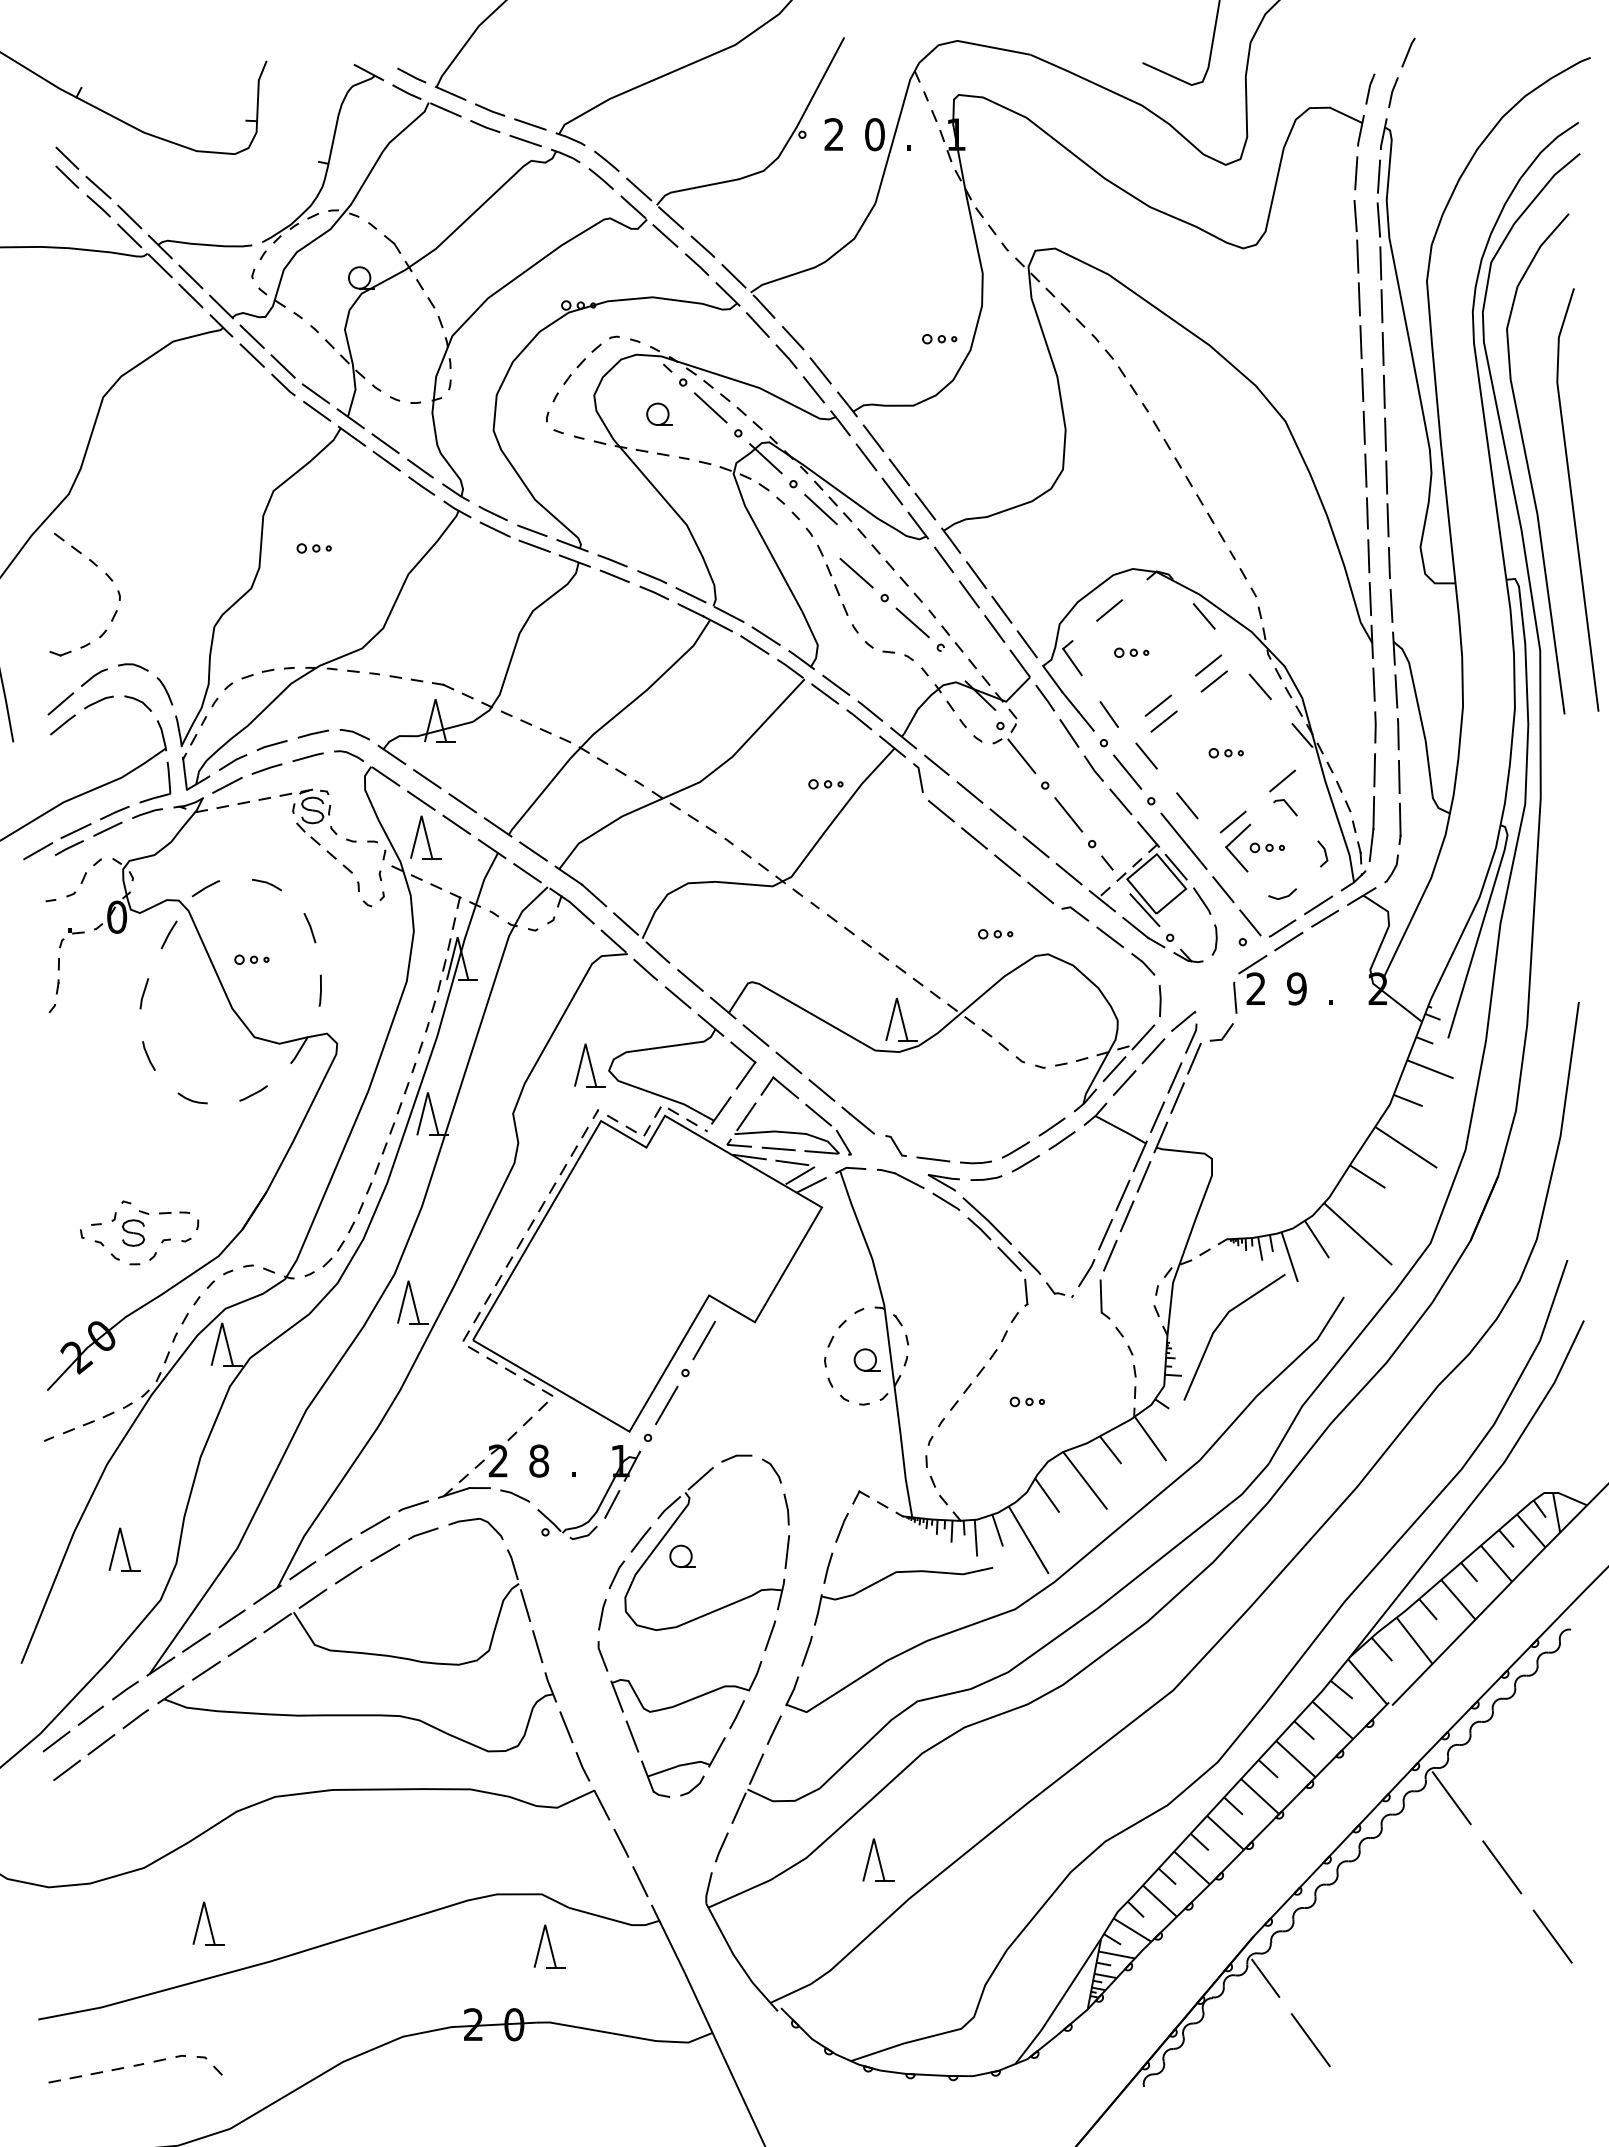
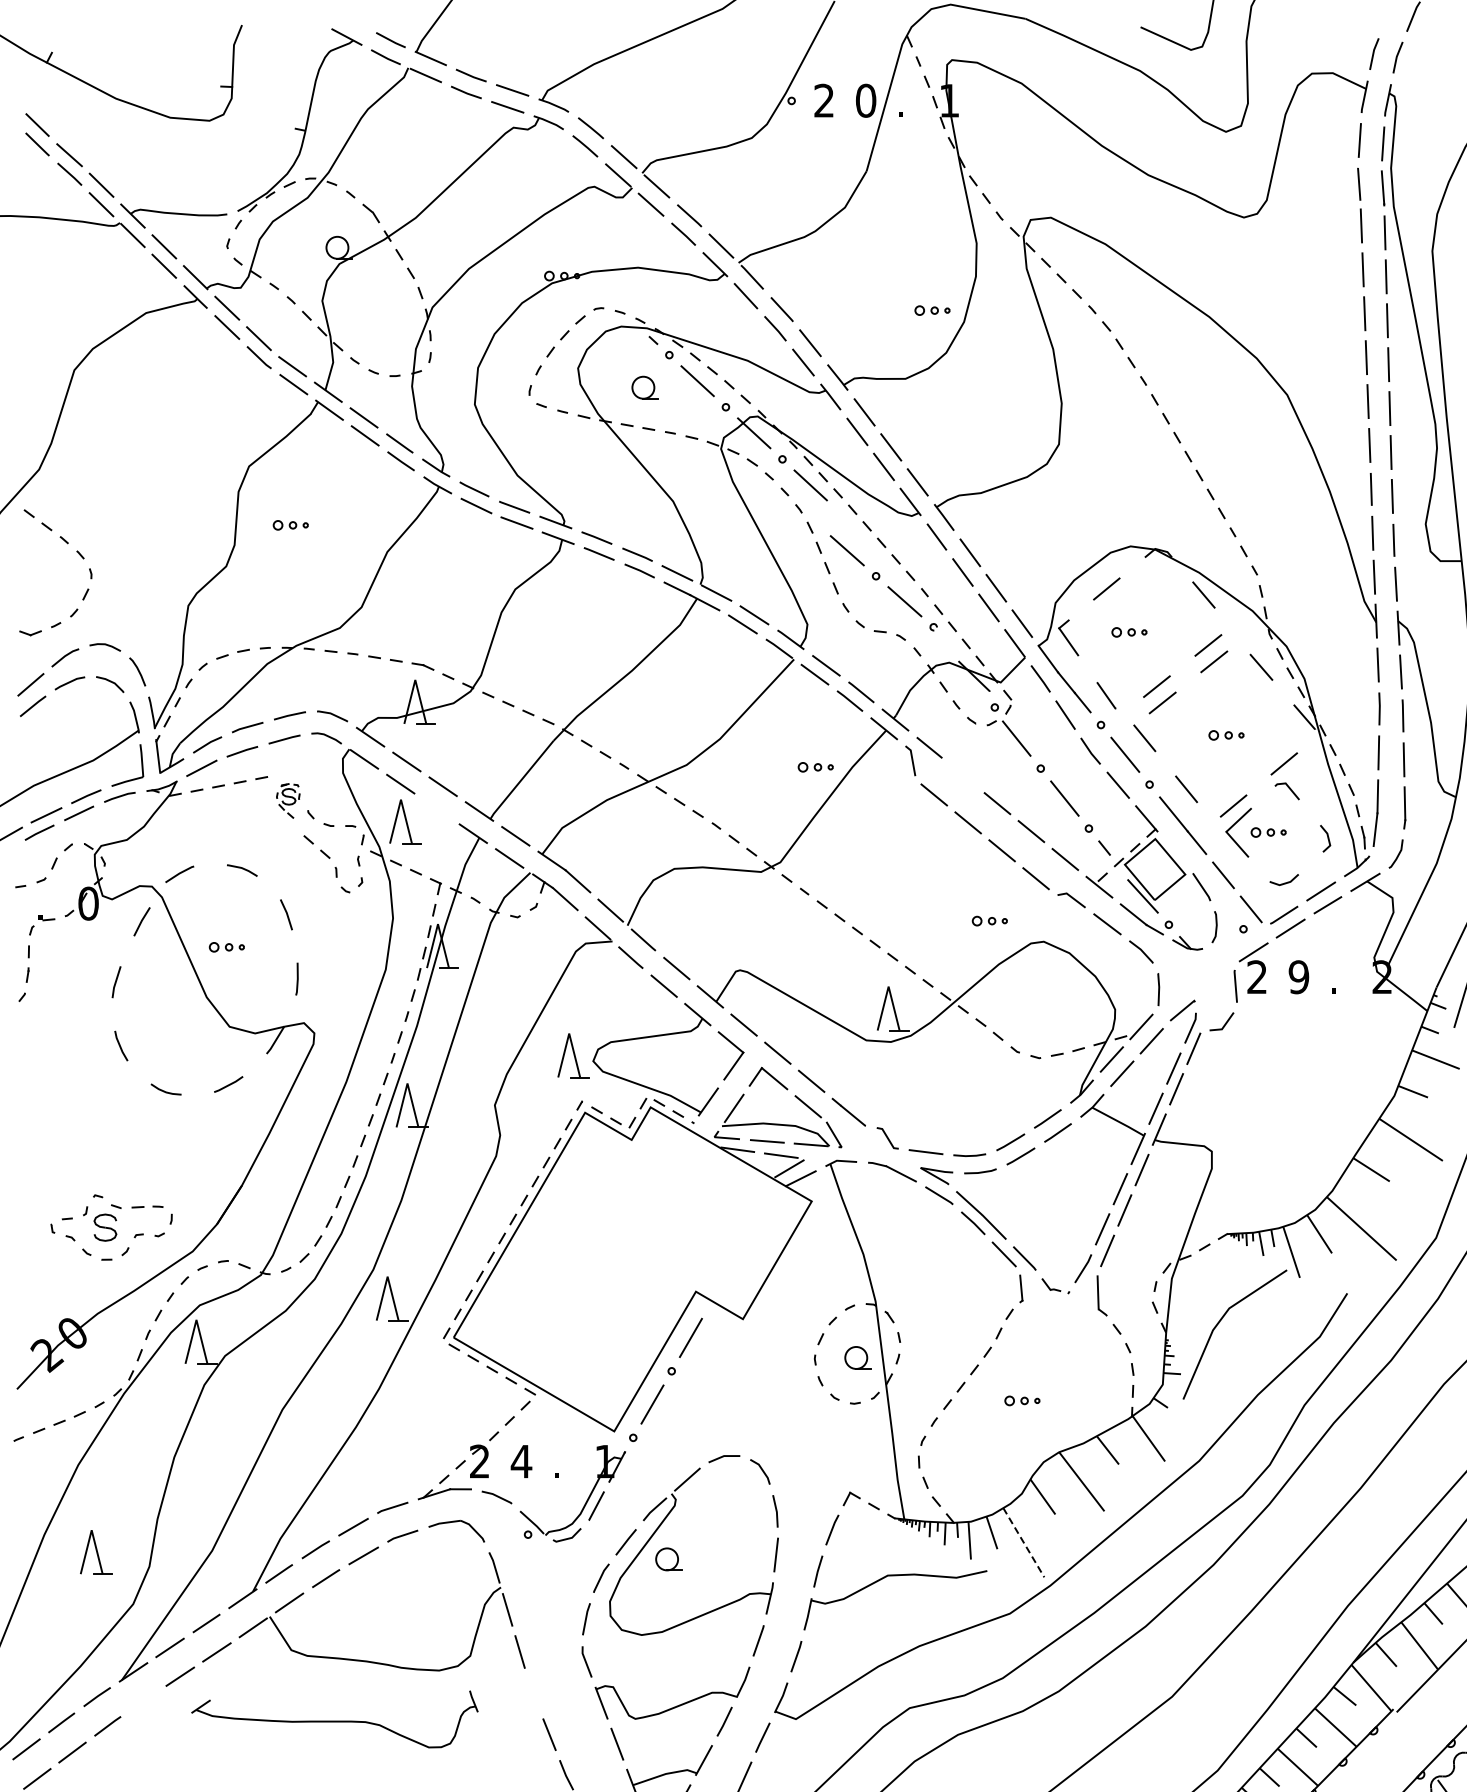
line: (969, 792) -> (963, 775), removed
part: (311, 816) -> (288, 800), size x0.6
line: (456, 824) -> (436, 808), removed
line: (1175, 866) -> (1174, 851), removed
text: (538, 1460) -> (520, 1461), 8 -> 4
line: (1028, 1540) -> (1023, 1543), solid -> dashed
part: (356, 1712) -> (334, 1719), size x0.7

